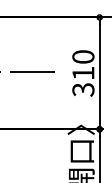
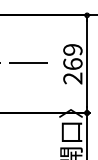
text: (82, 73) -> (72, 64), 310 -> 269

